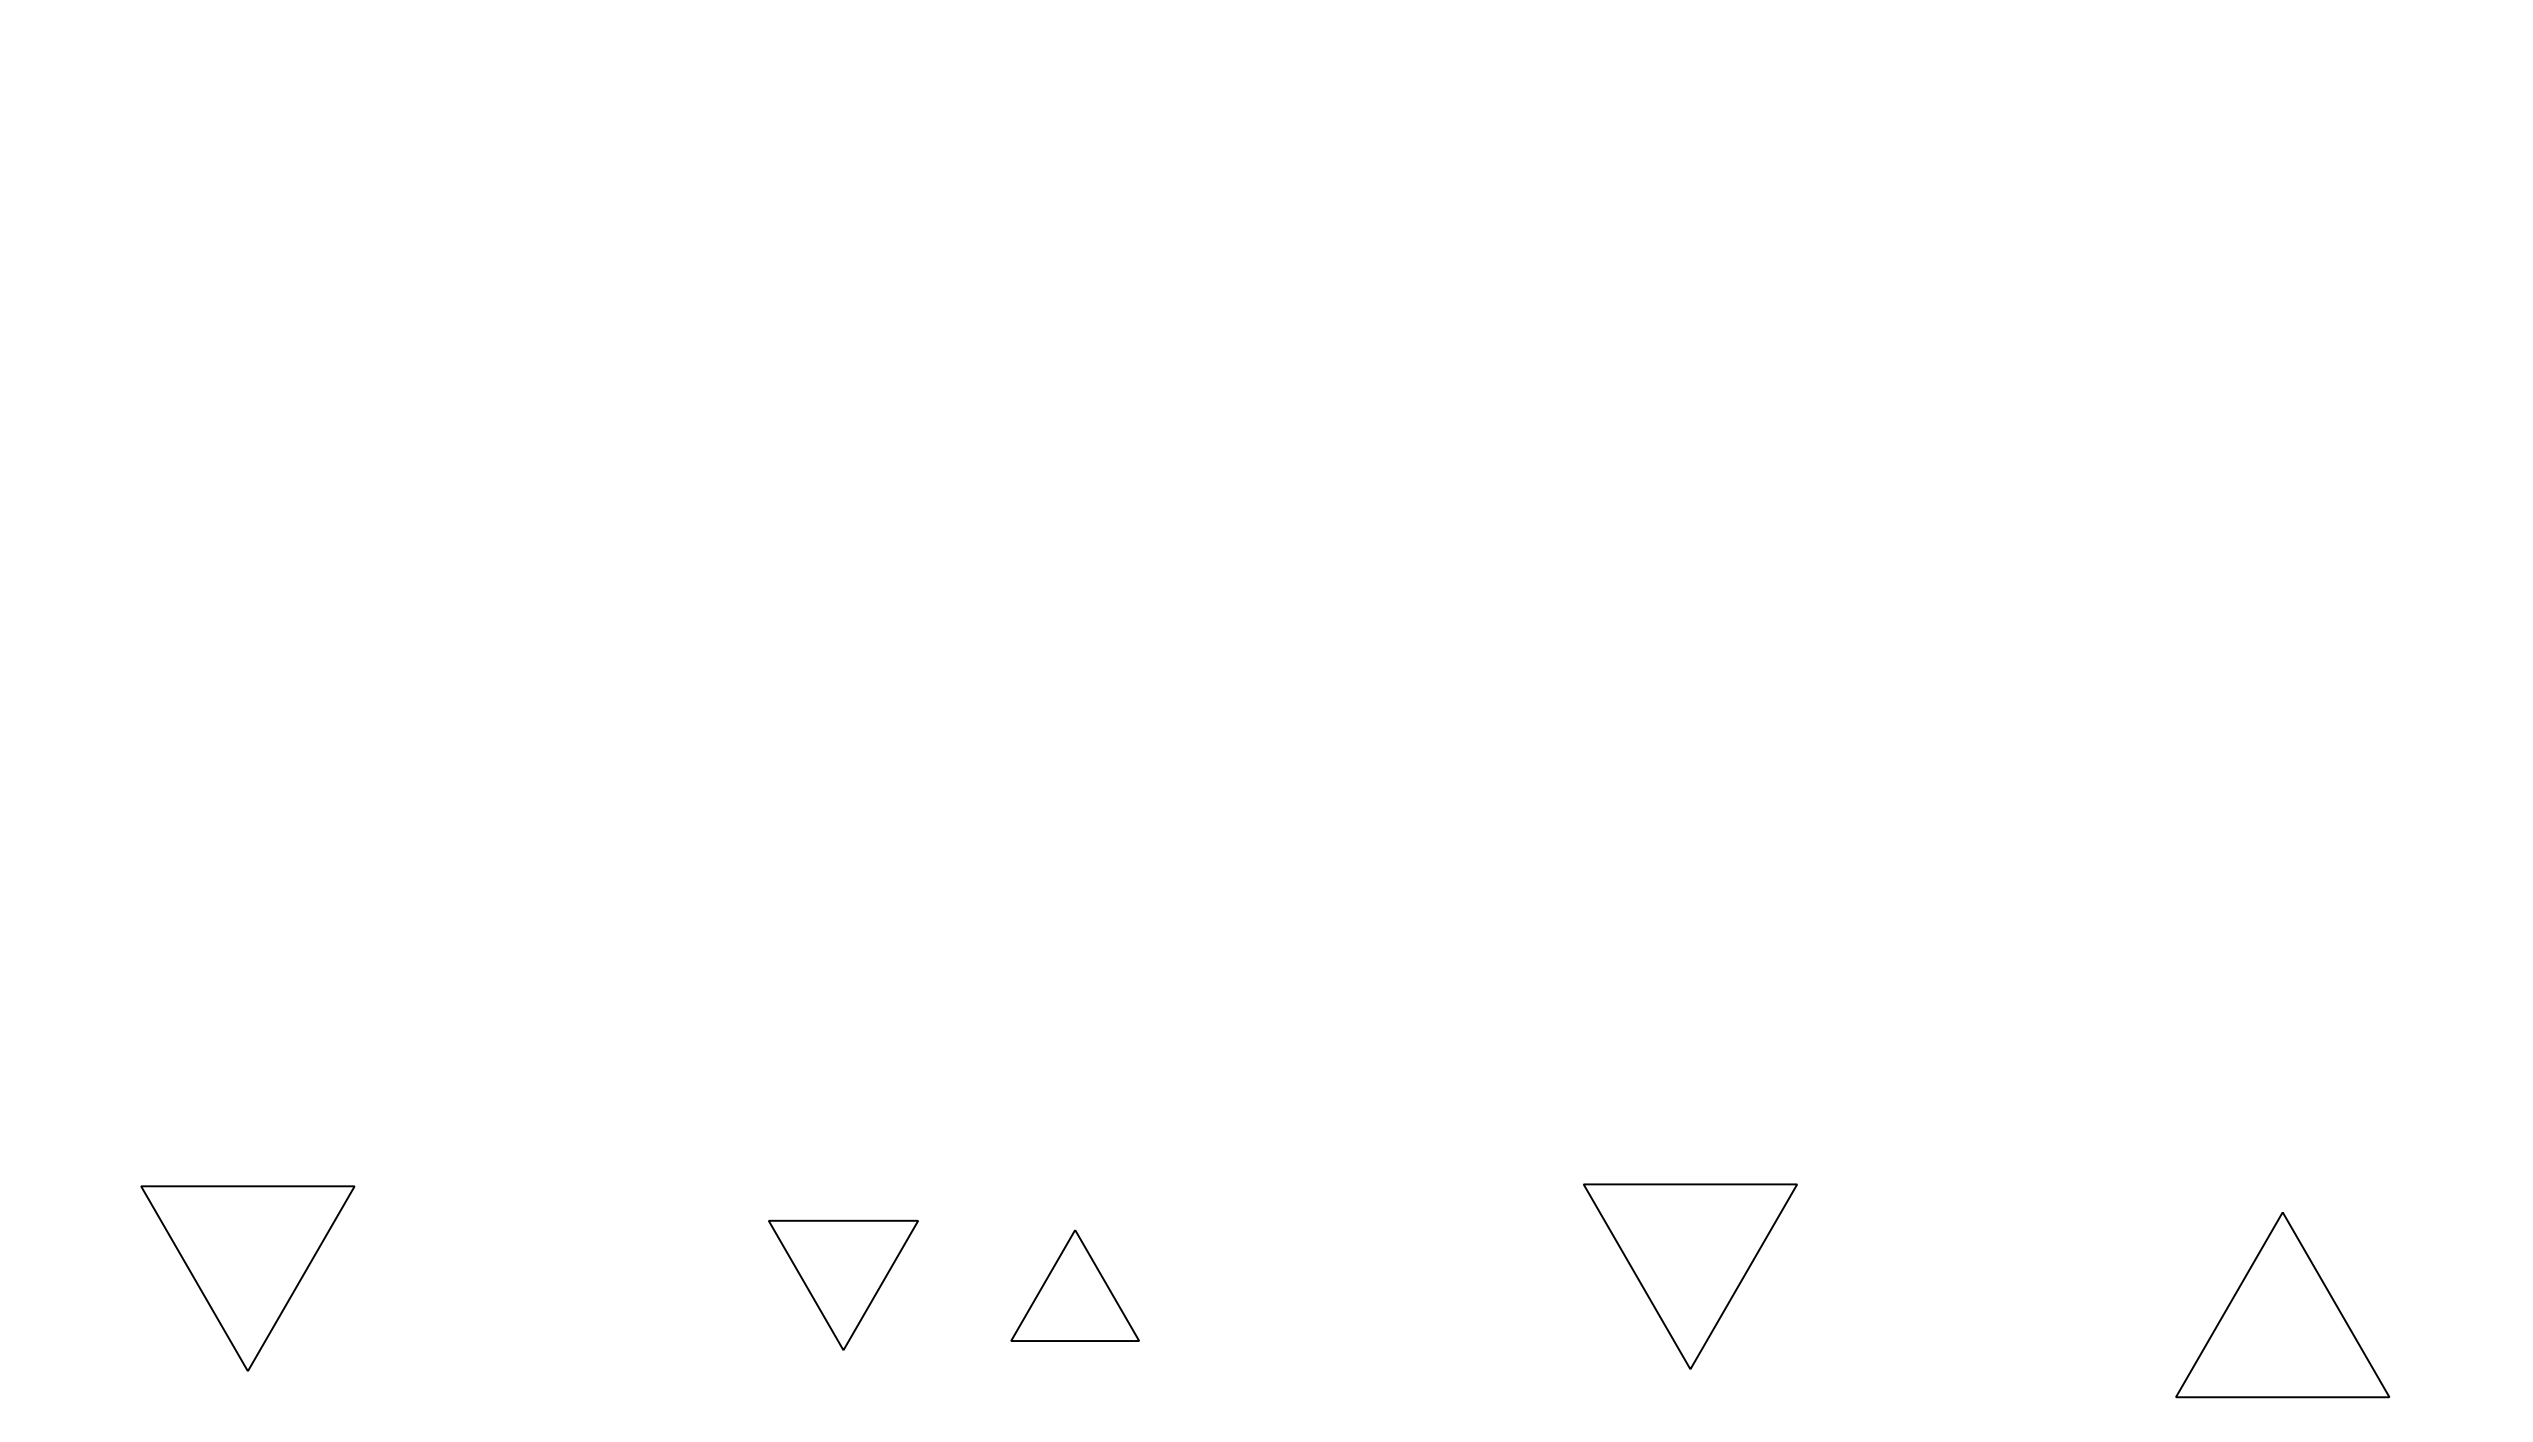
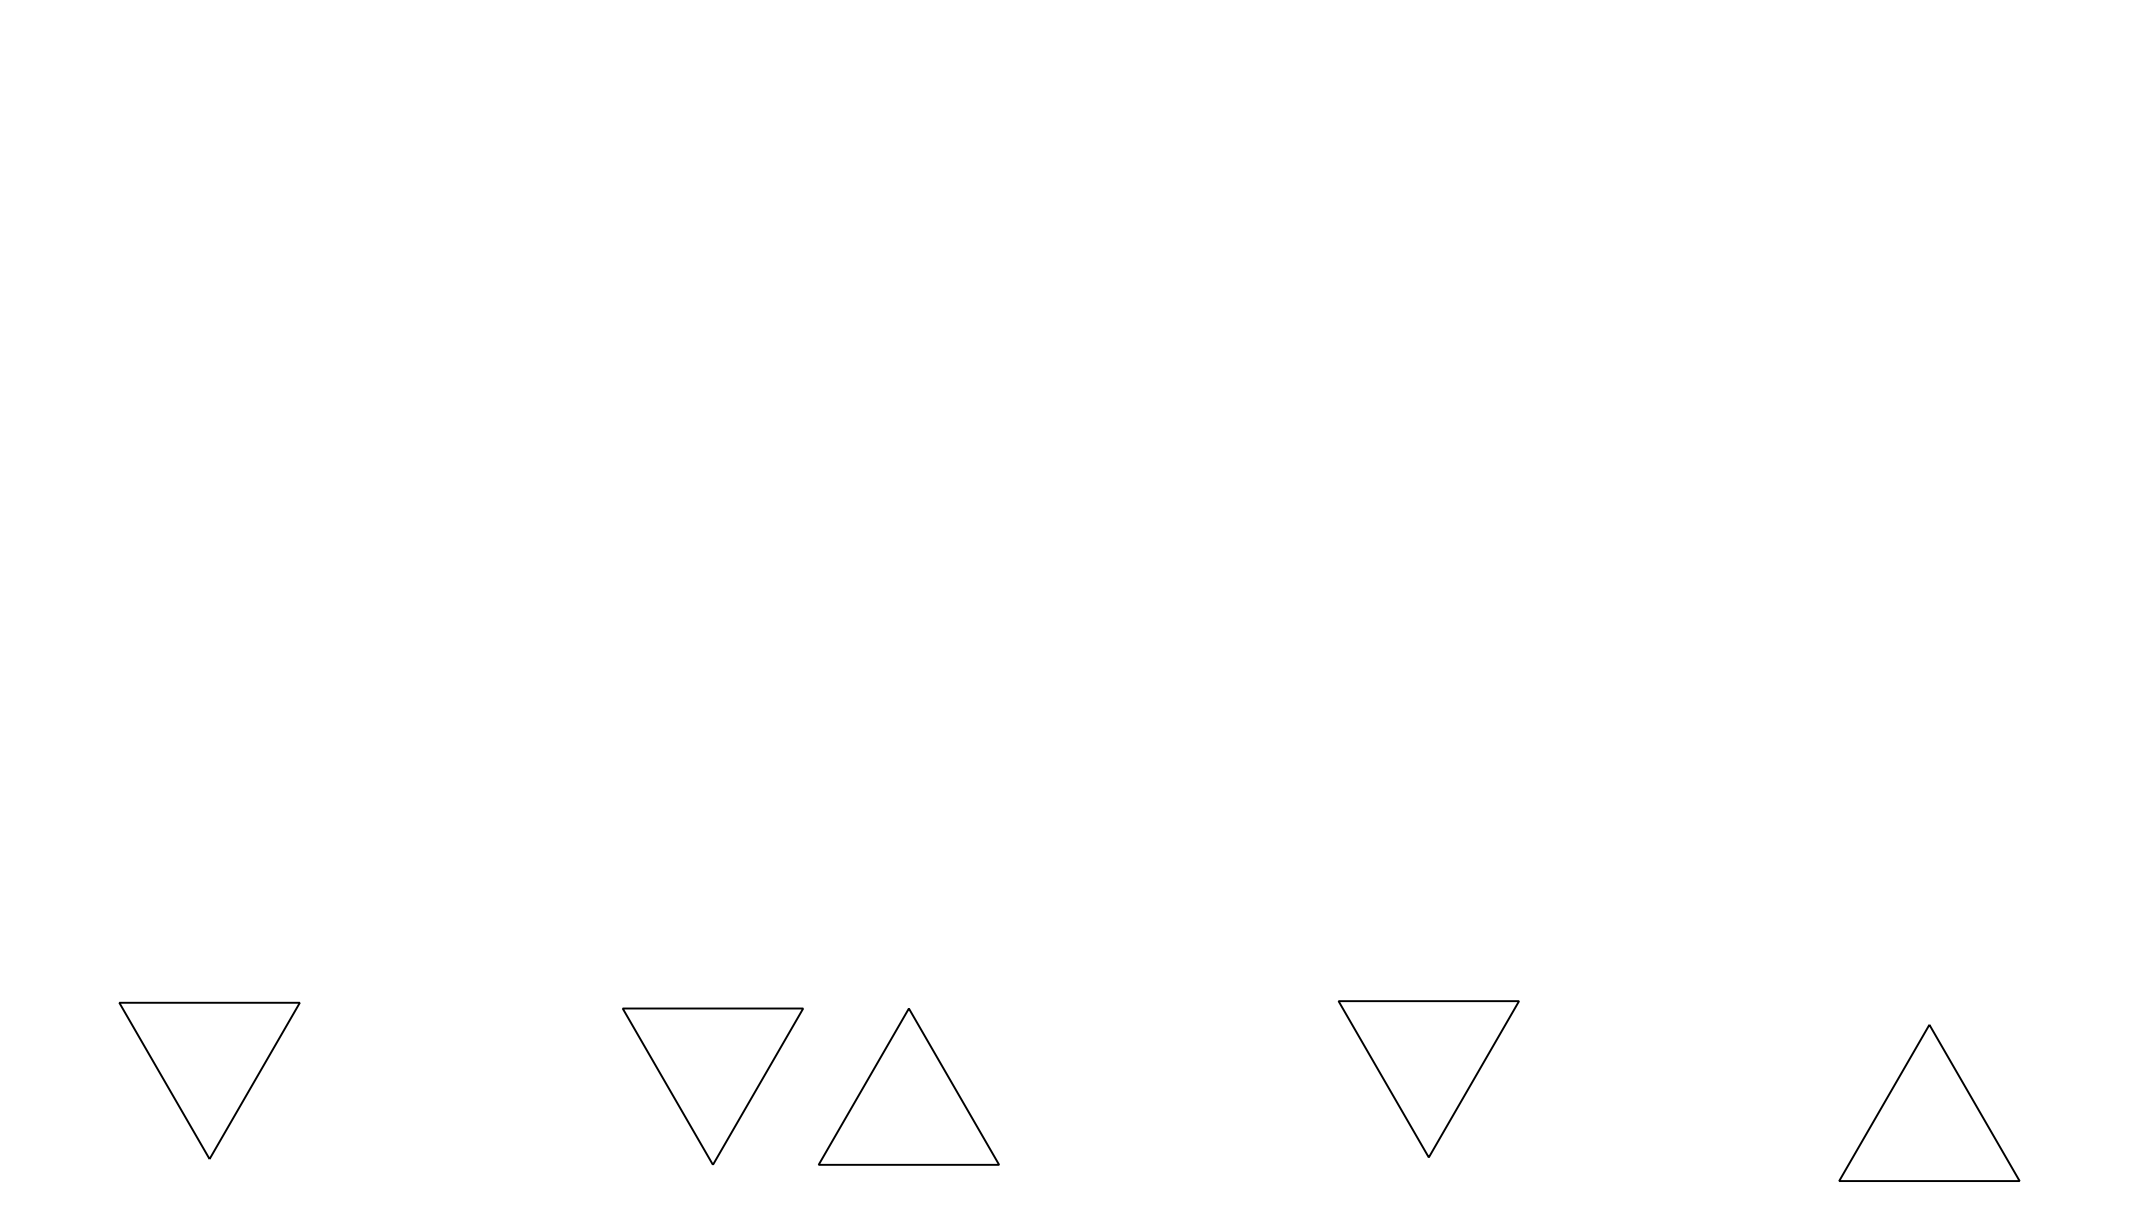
part: (843, 1285) -> (712, 1086), size x1.43
part: (1074, 1285) -> (908, 1086), size x1.67

